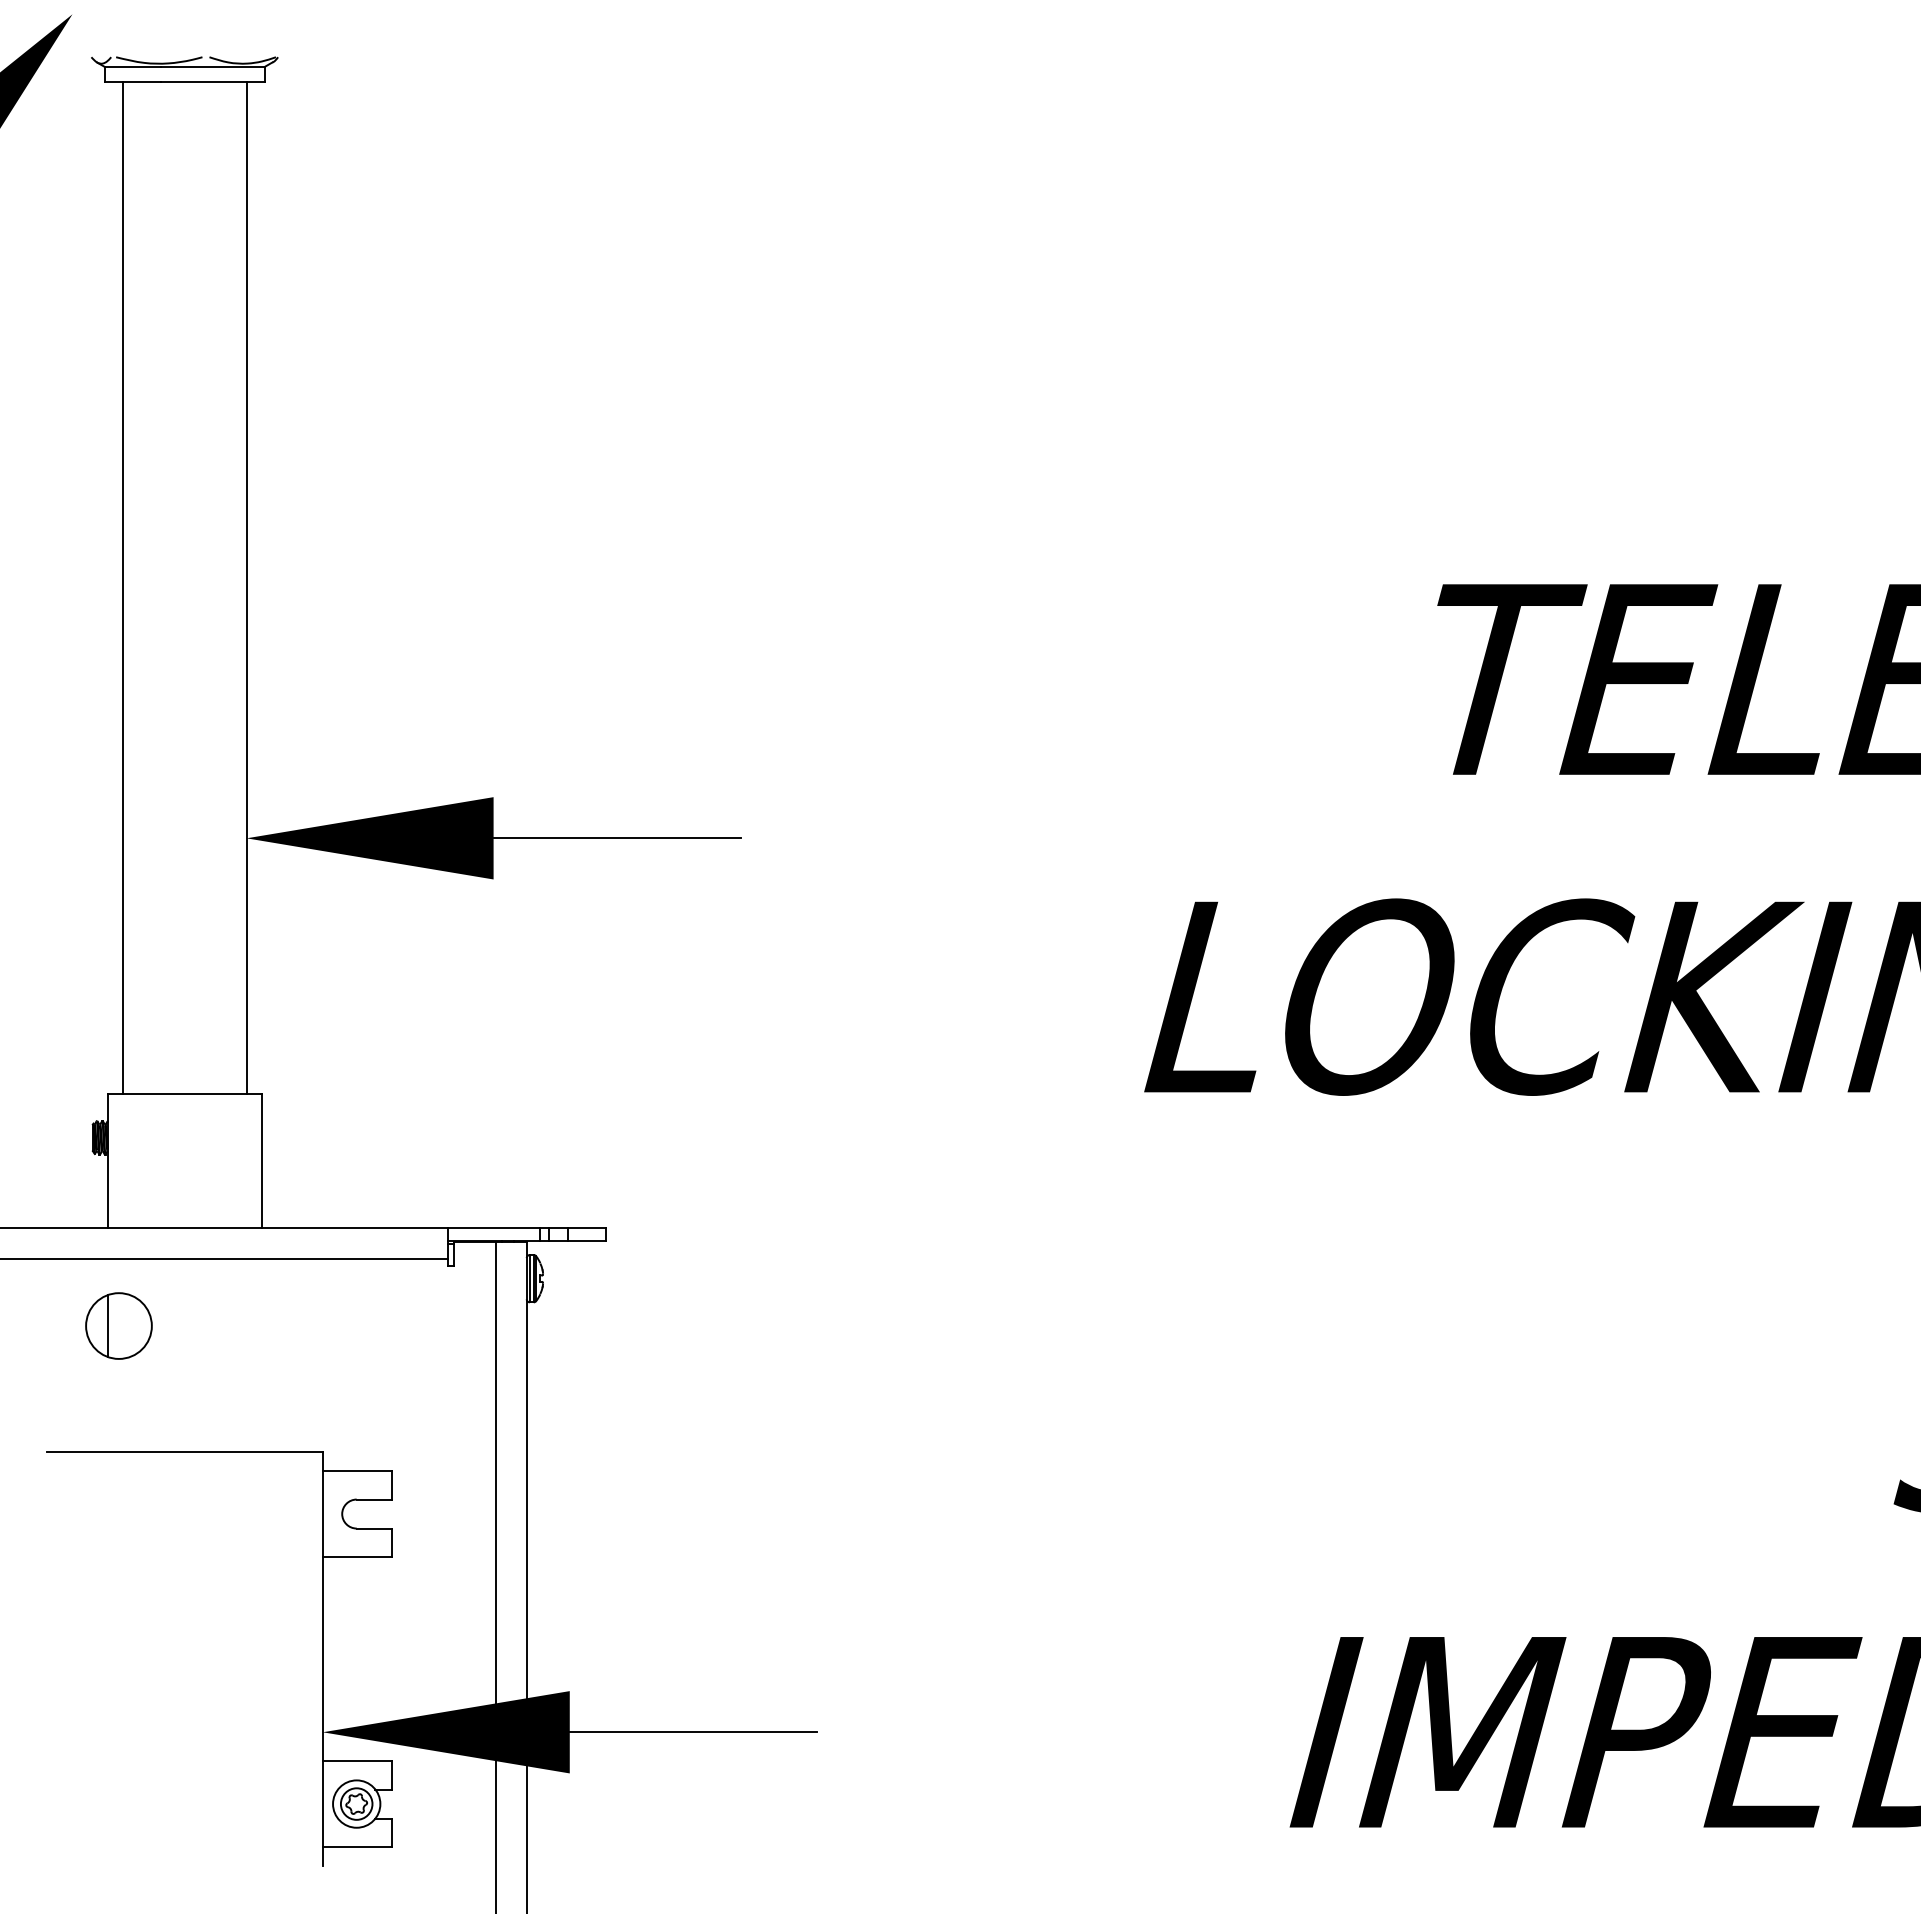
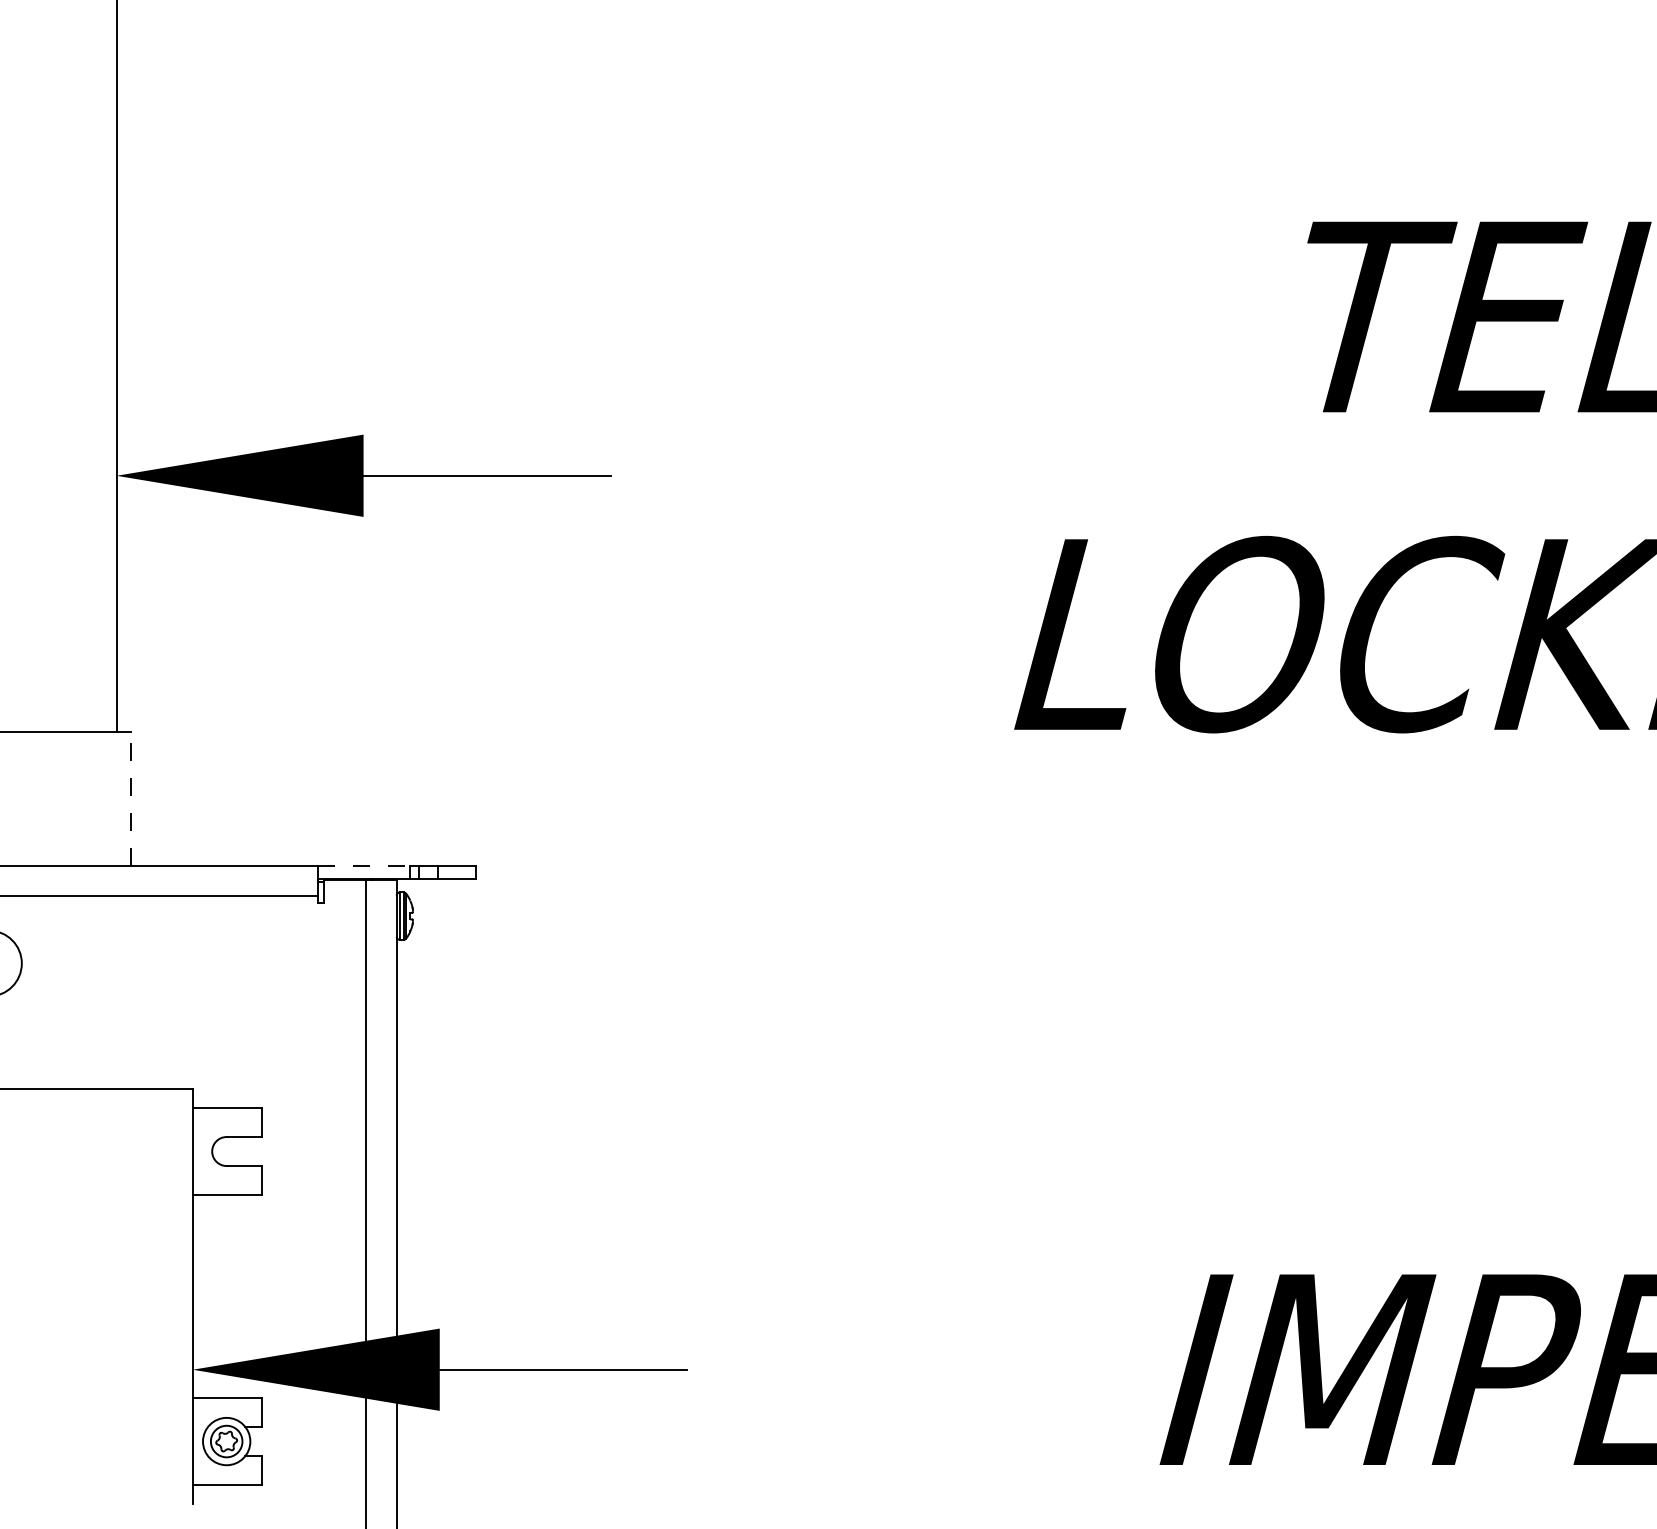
line: (261, 1160) -> (131, 797), solid -> dashed
line: (494, 1228) -> (364, 865), solid -> dashed

